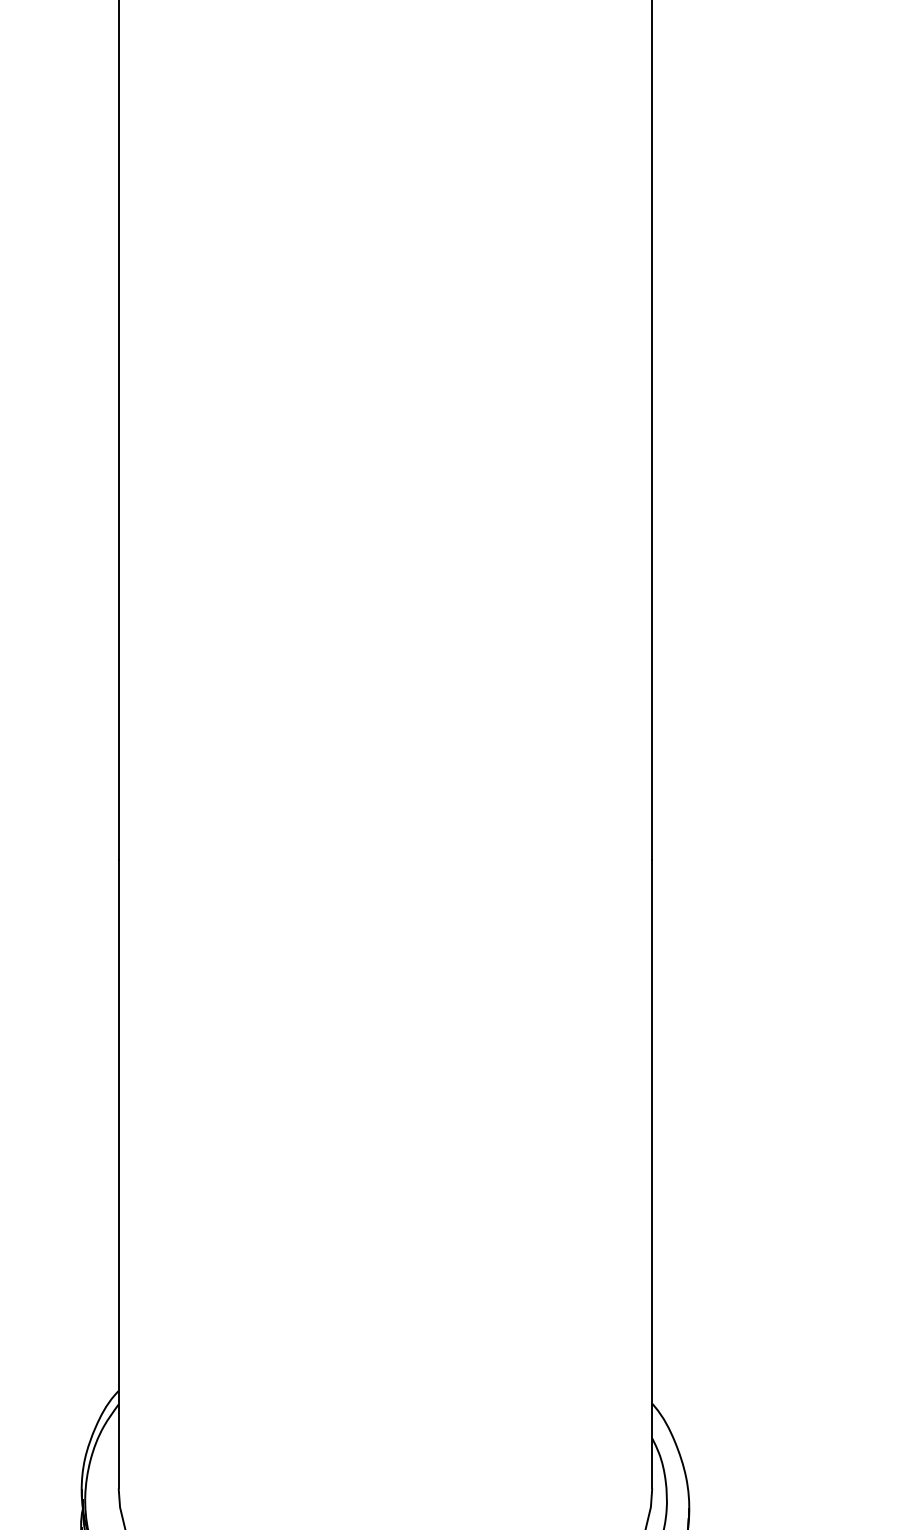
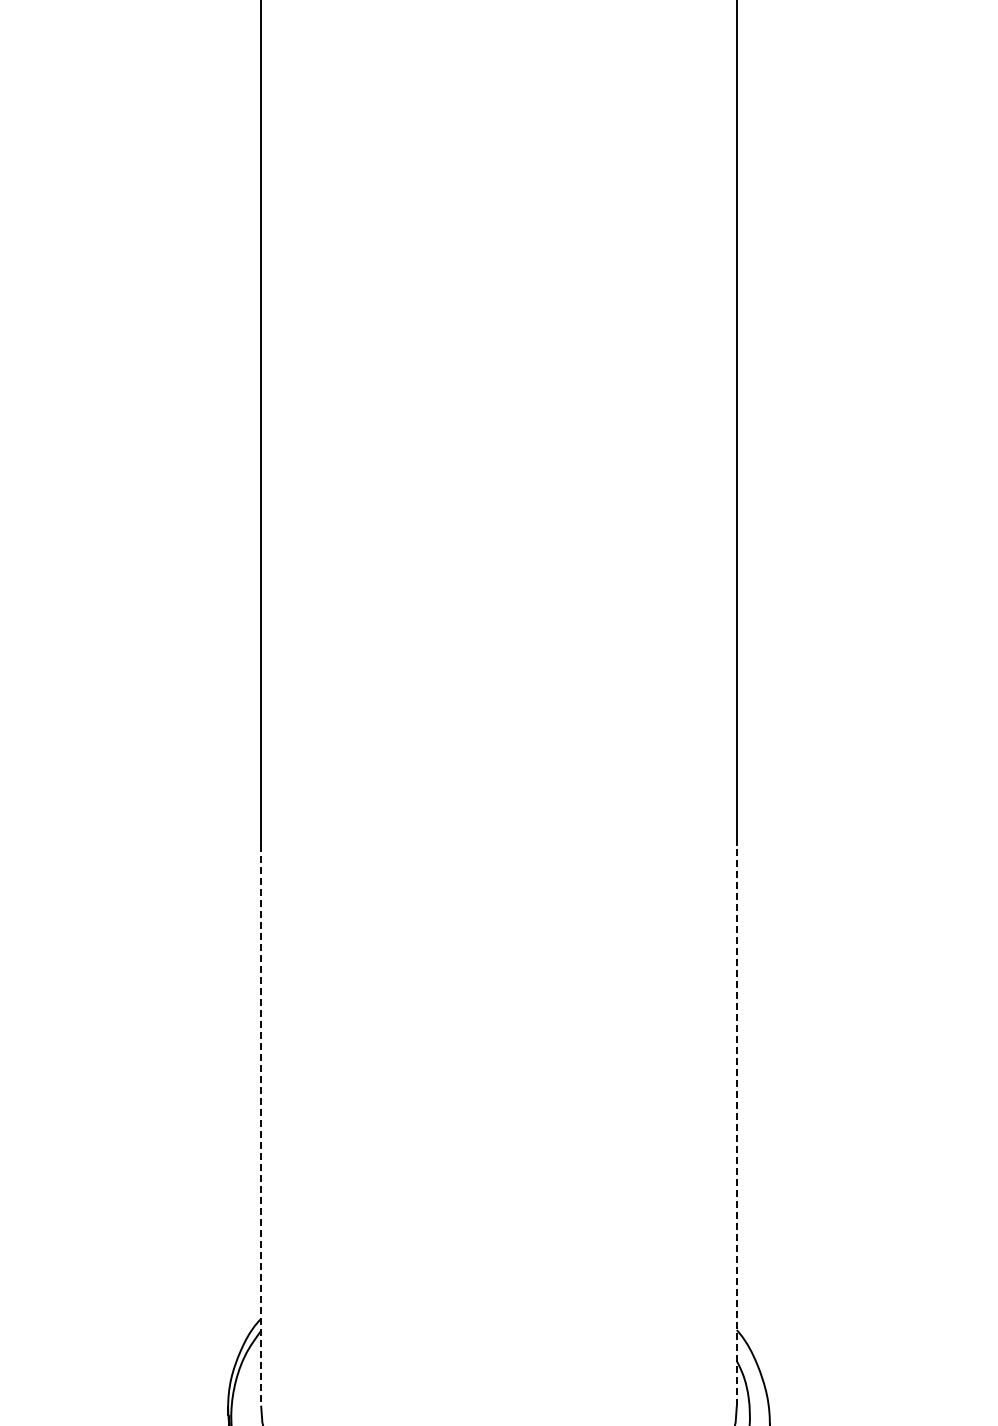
line: (651, 1173) -> (736, 1124), solid -> dashed
line: (119, 1174) -> (261, 1125), solid -> dashed

